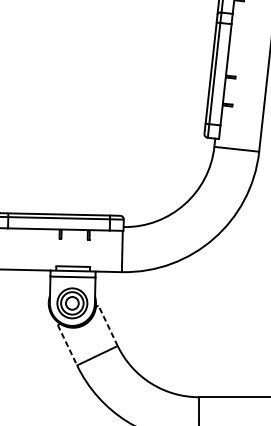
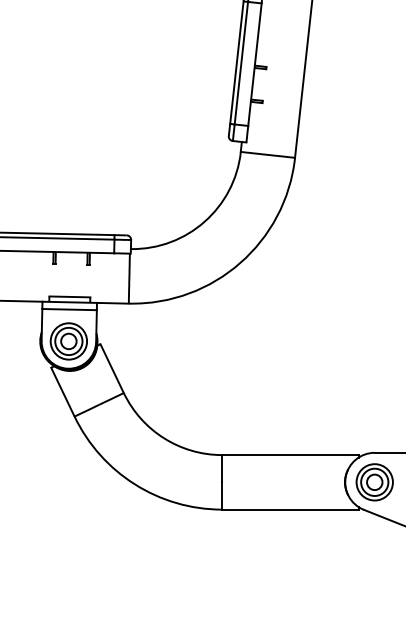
line: (107, 325) -> (111, 368), dashed -> solid
line: (67, 345) -> (63, 392), dashed -> solid

